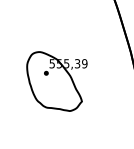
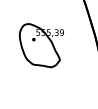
part: (55, 81) -> (40, 45), moved

